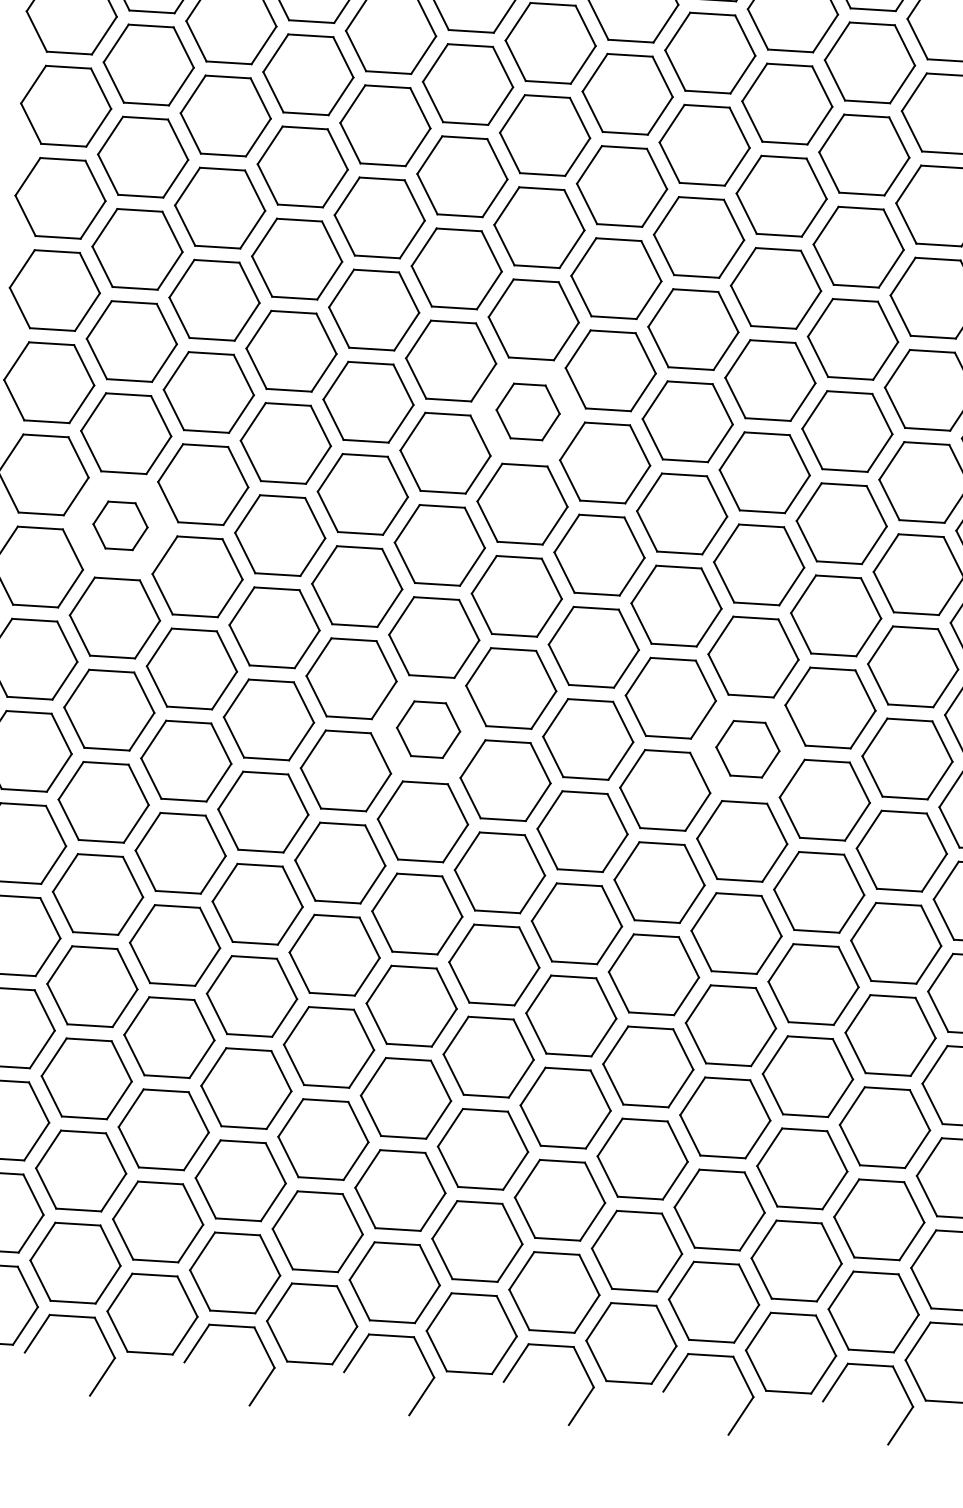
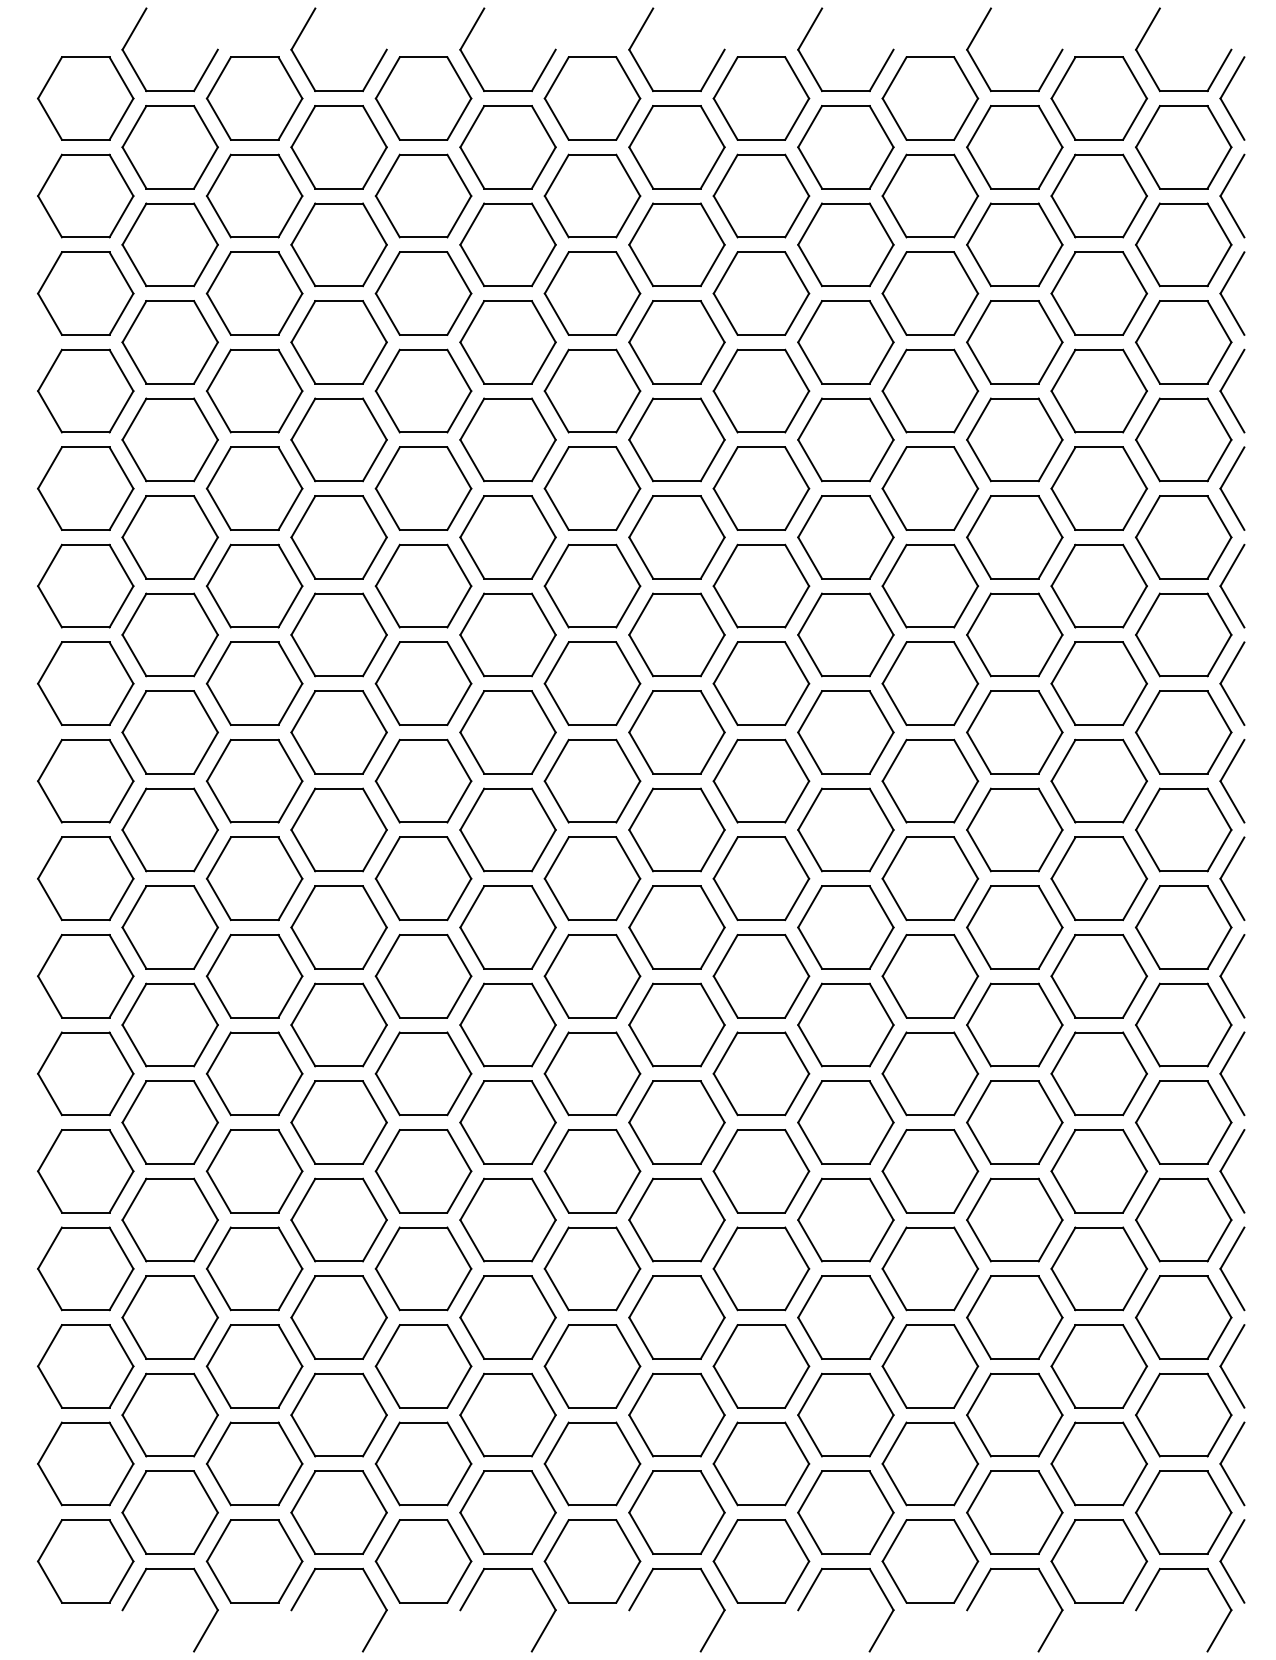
part: (528, 411) -> (592, 585), size x1.43
part: (119, 525) -> (169, 732), size x1.67
part: (428, 729) -> (507, 927), size x1.43
part: (747, 749) -> (845, 927), size x1.43

